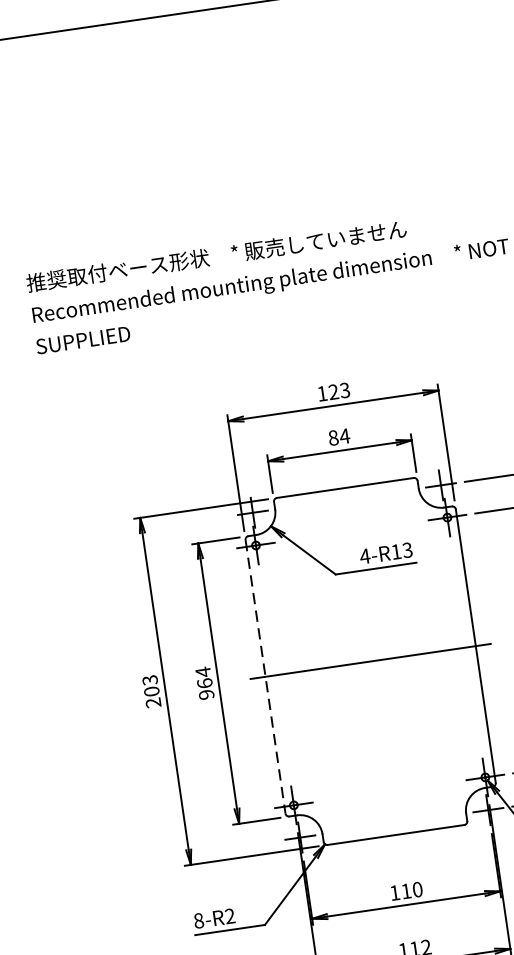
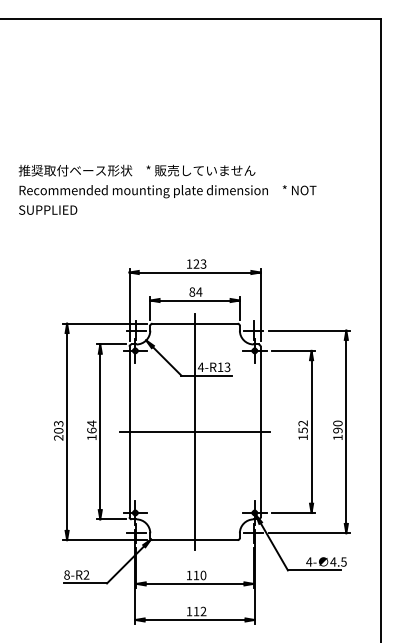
line: (371, 660) -> (195, 431), added
line: (265, 677) -> (129, 432), dashed -> solid
text: (205, 694) -> (91, 437), 964 -> 164

